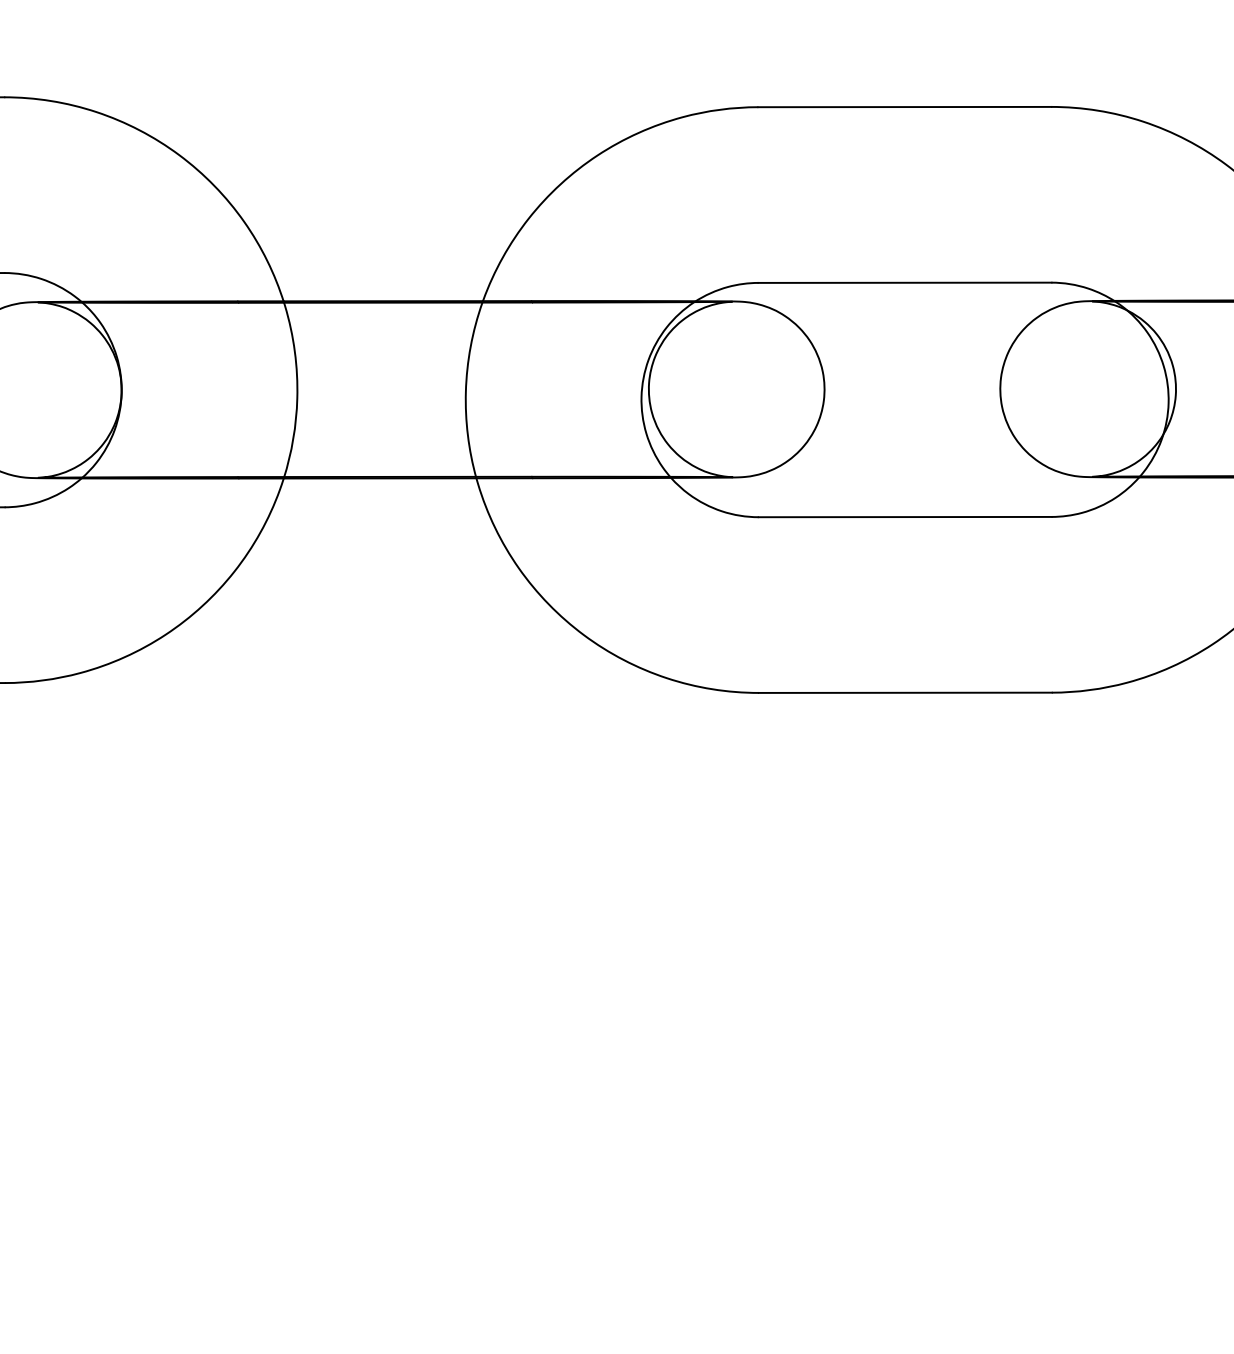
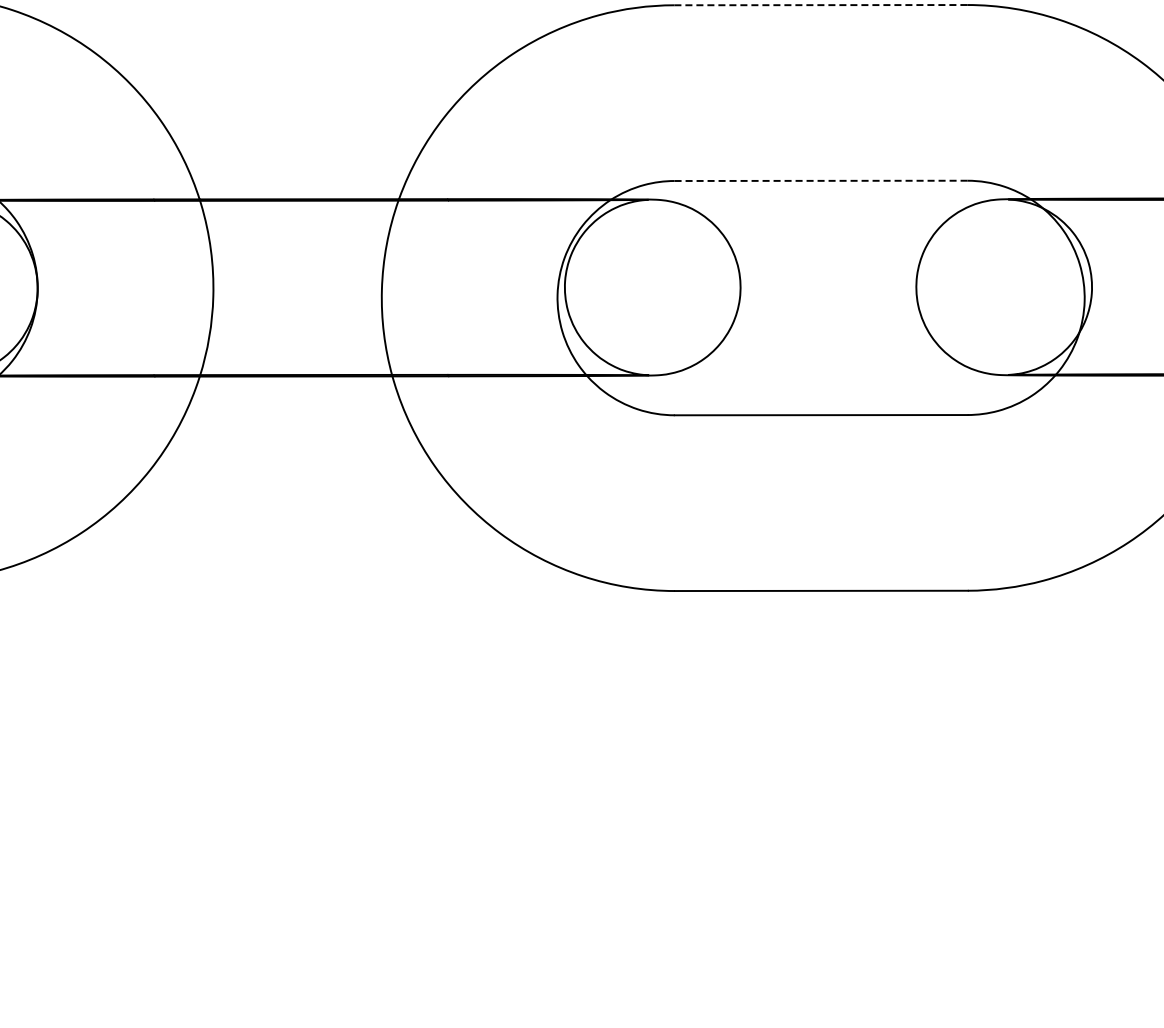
line: (905, 107) -> (821, 5), solid -> dashed
line: (905, 282) -> (821, 180), solid -> dashed

